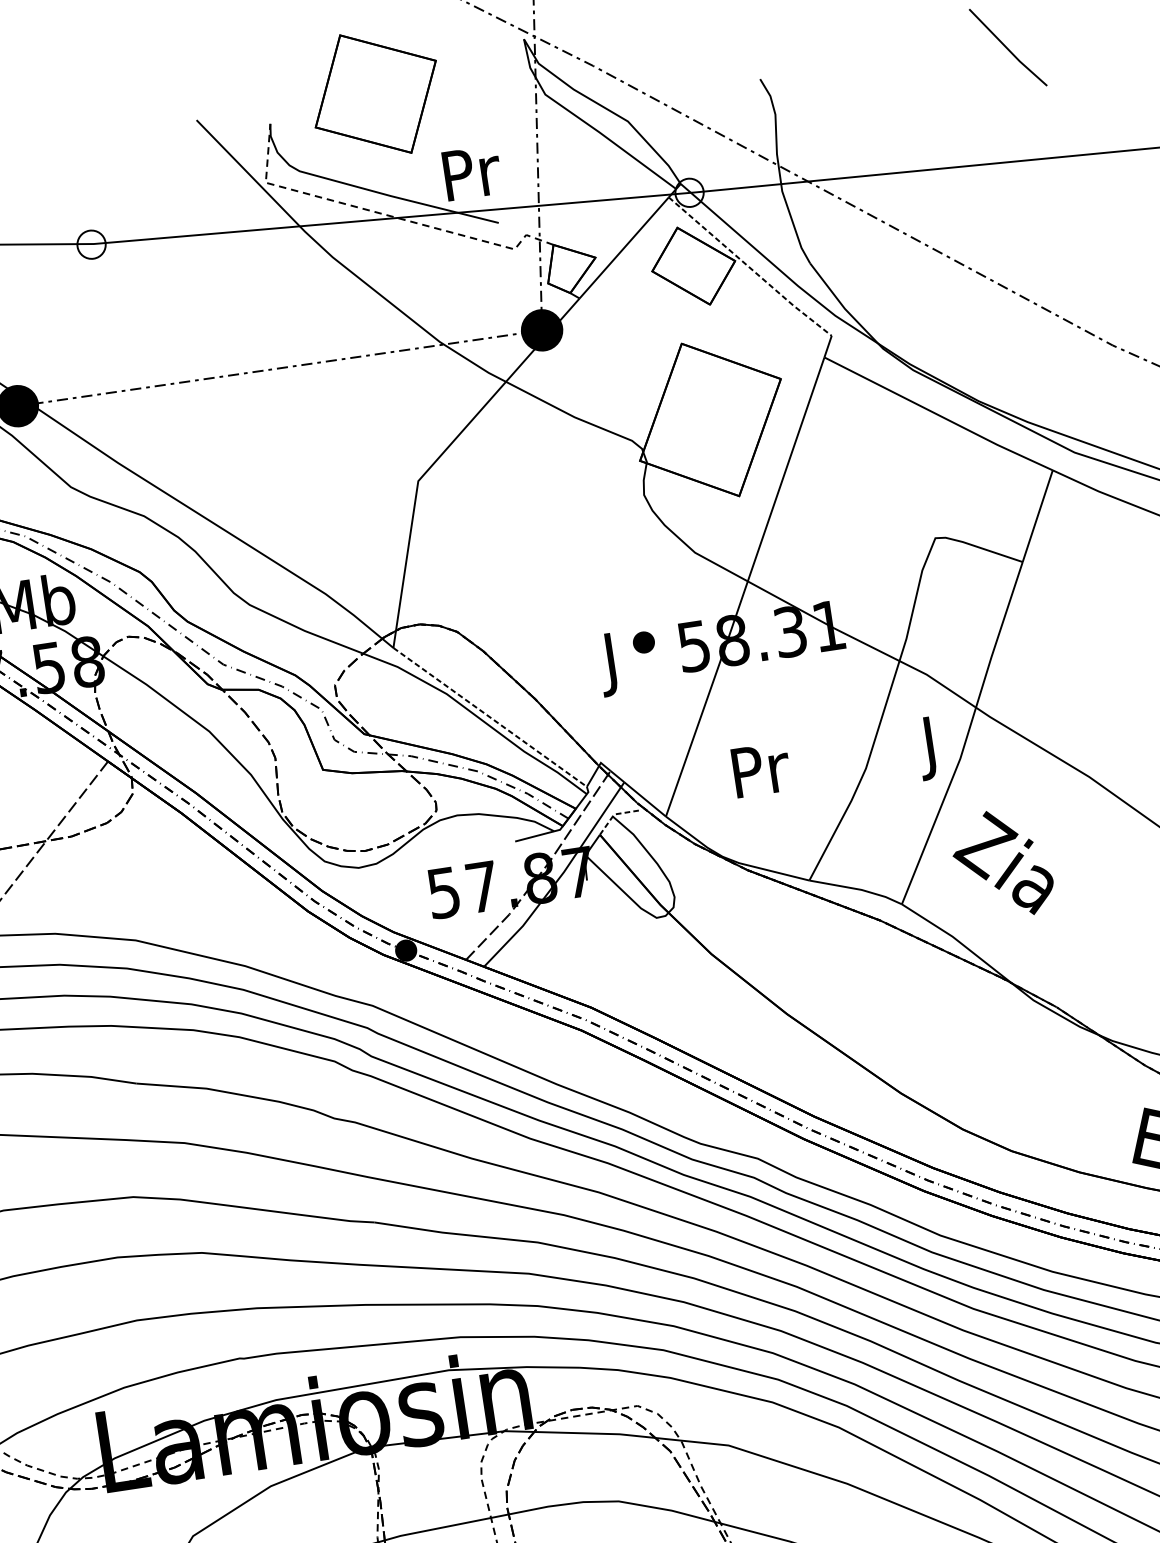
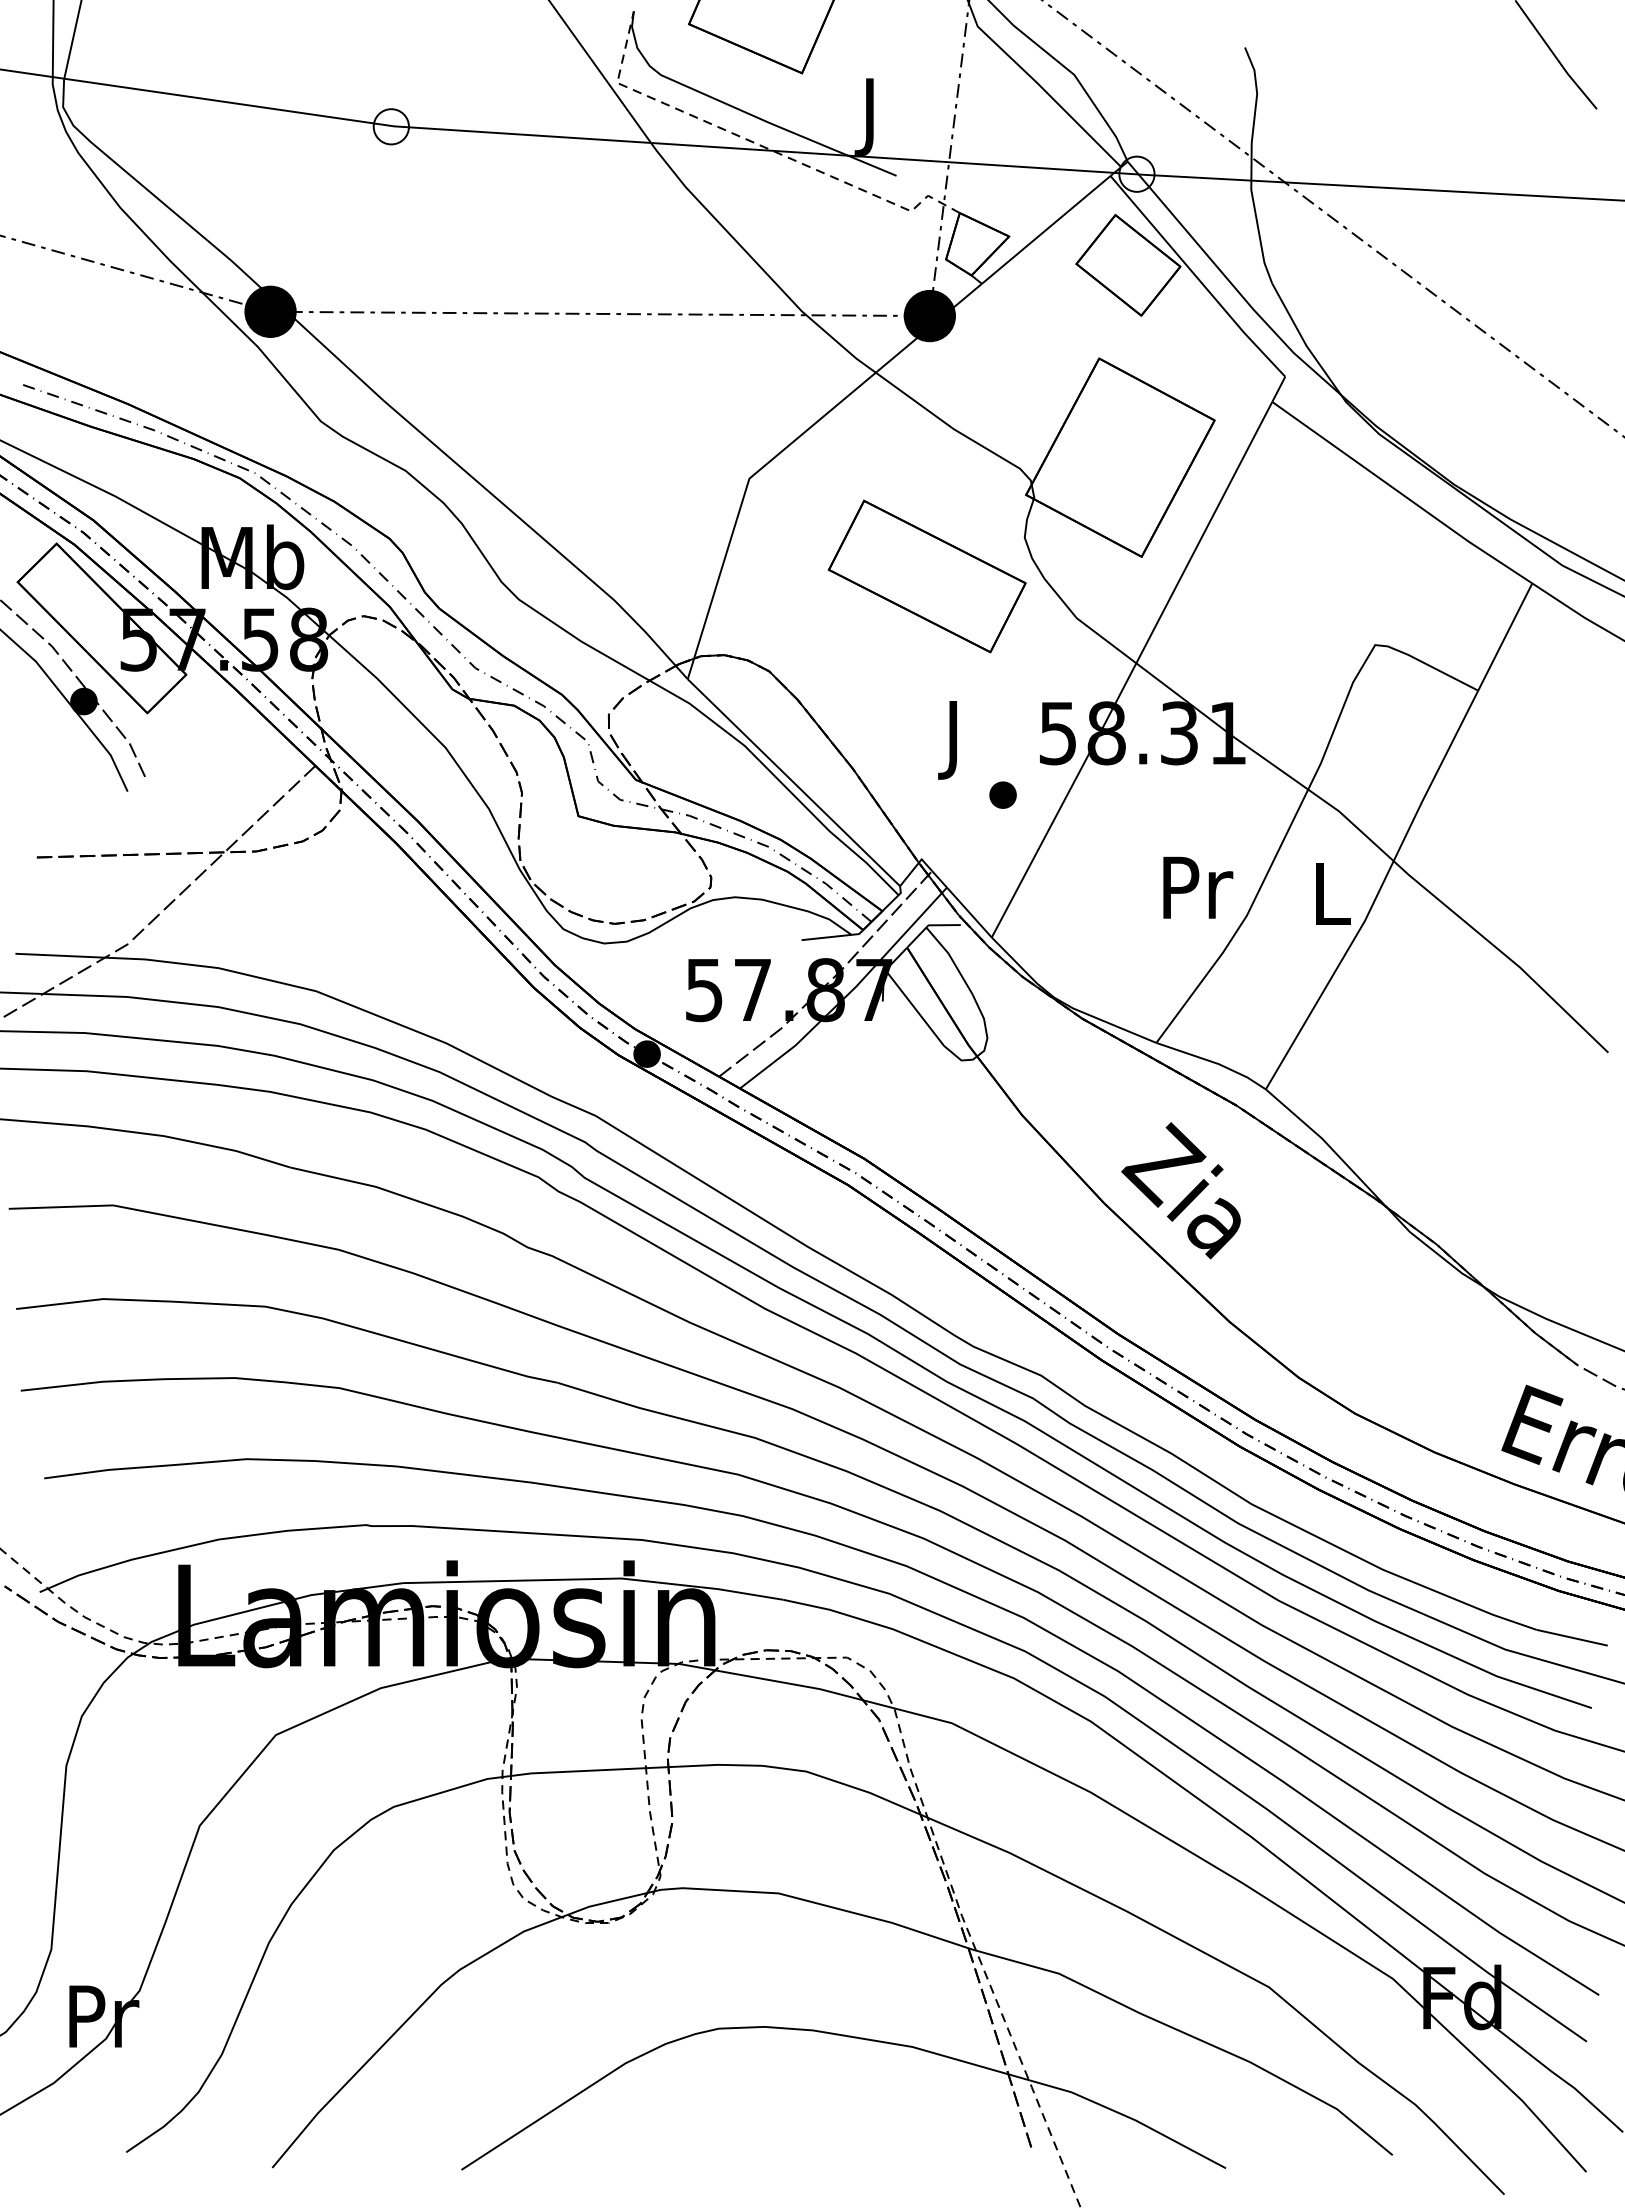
text: (473, 179) -> (873, 117), Pr -> J
line: (750, 268) -> (1197, 278), dashed -> solid
part: (570, 537) -> (926, 576), added
part: (643, 642) -> (1002, 794), moved
line: (490, 717) -> (794, 783), dashed -> solid
text: (932, 747) -> (1332, 902), J -> L
text: (761, 769) -> (1198, 887), moved
line: (615, 814) -> (929, 925), dashed -> solid
text: (1001, 864) -> (1180, 1190), moved

